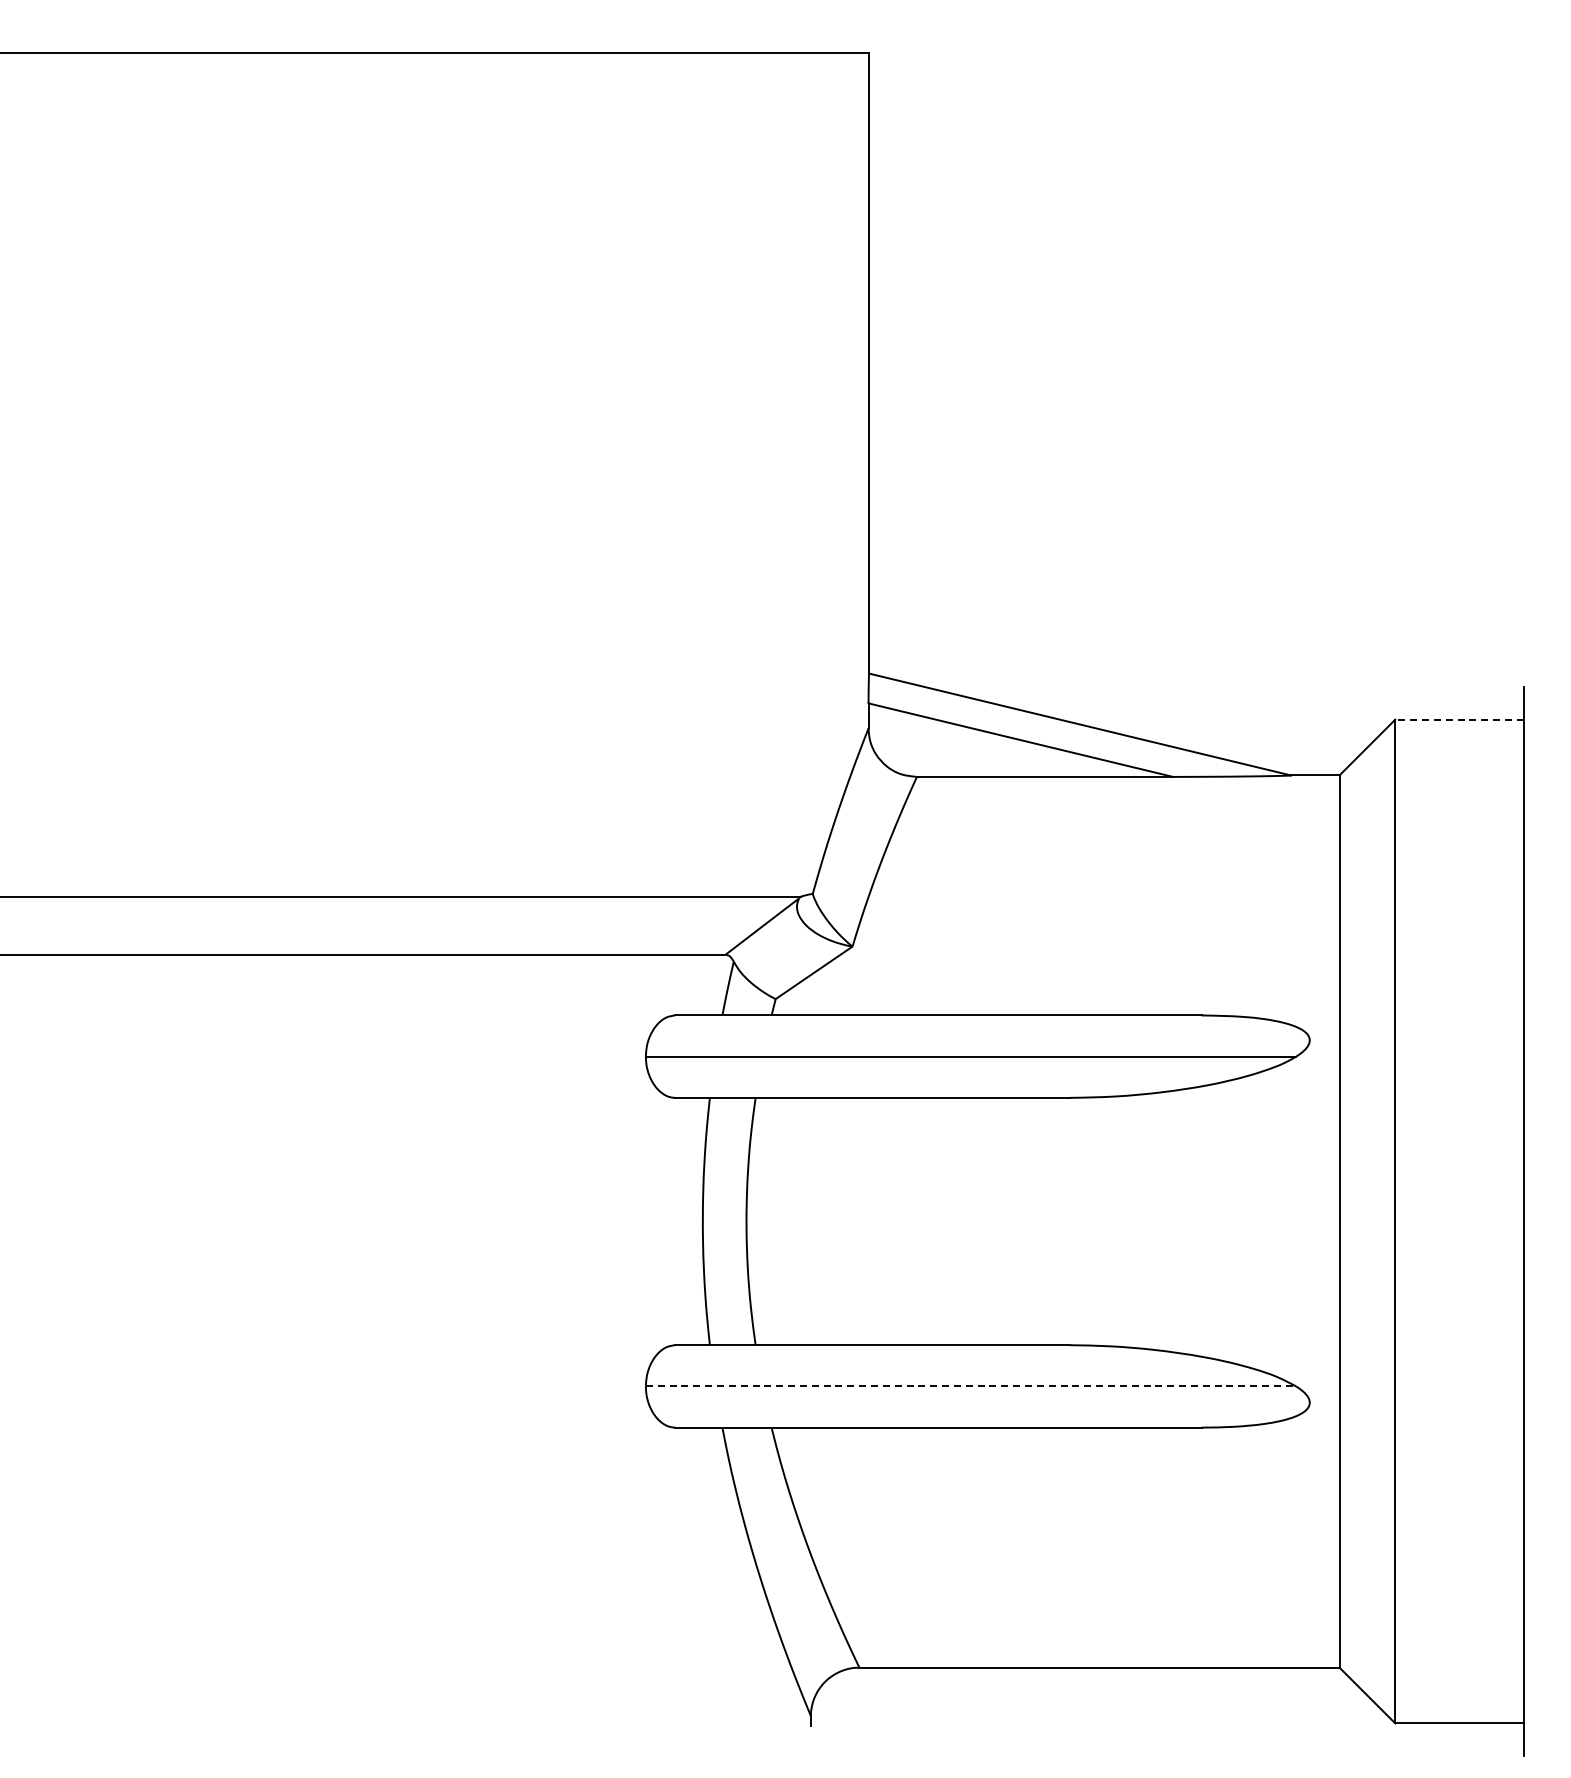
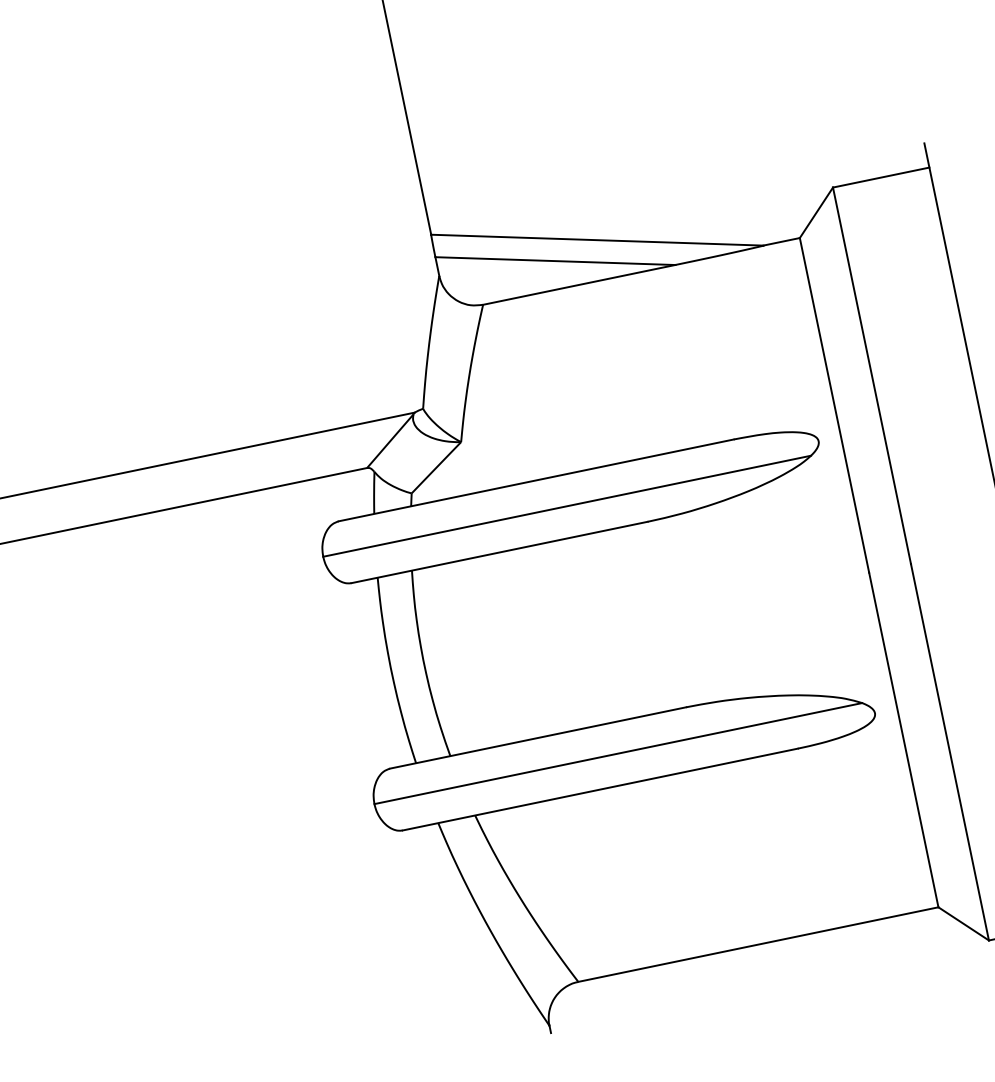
line: (1459, 719) -> (881, 177), dashed -> solid
line: (971, 1386) -> (618, 753), dashed -> solid

